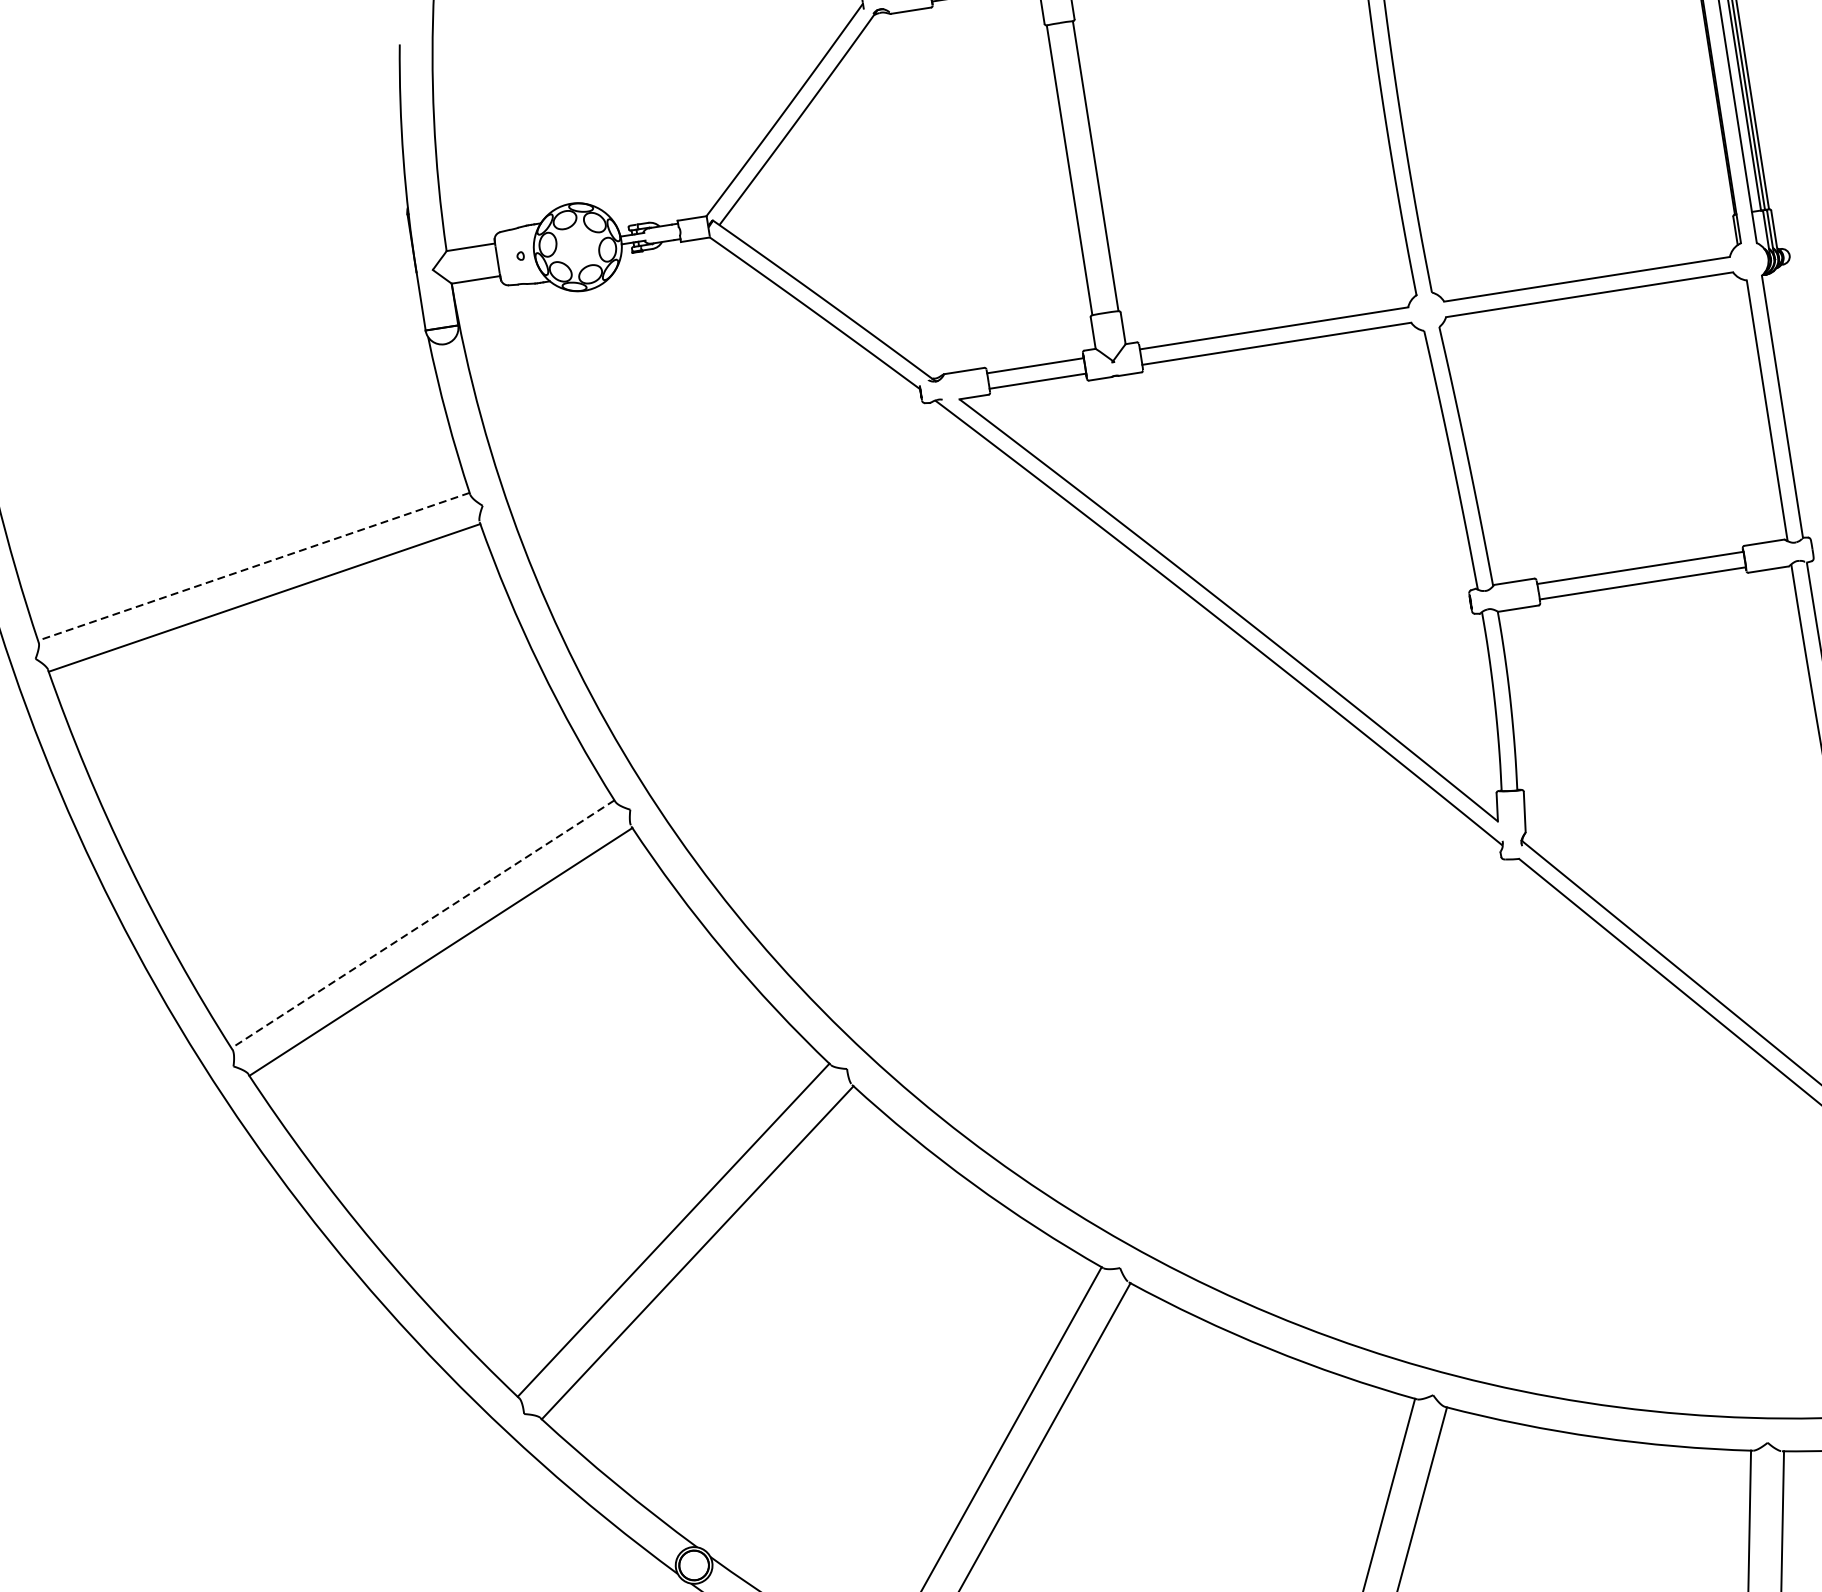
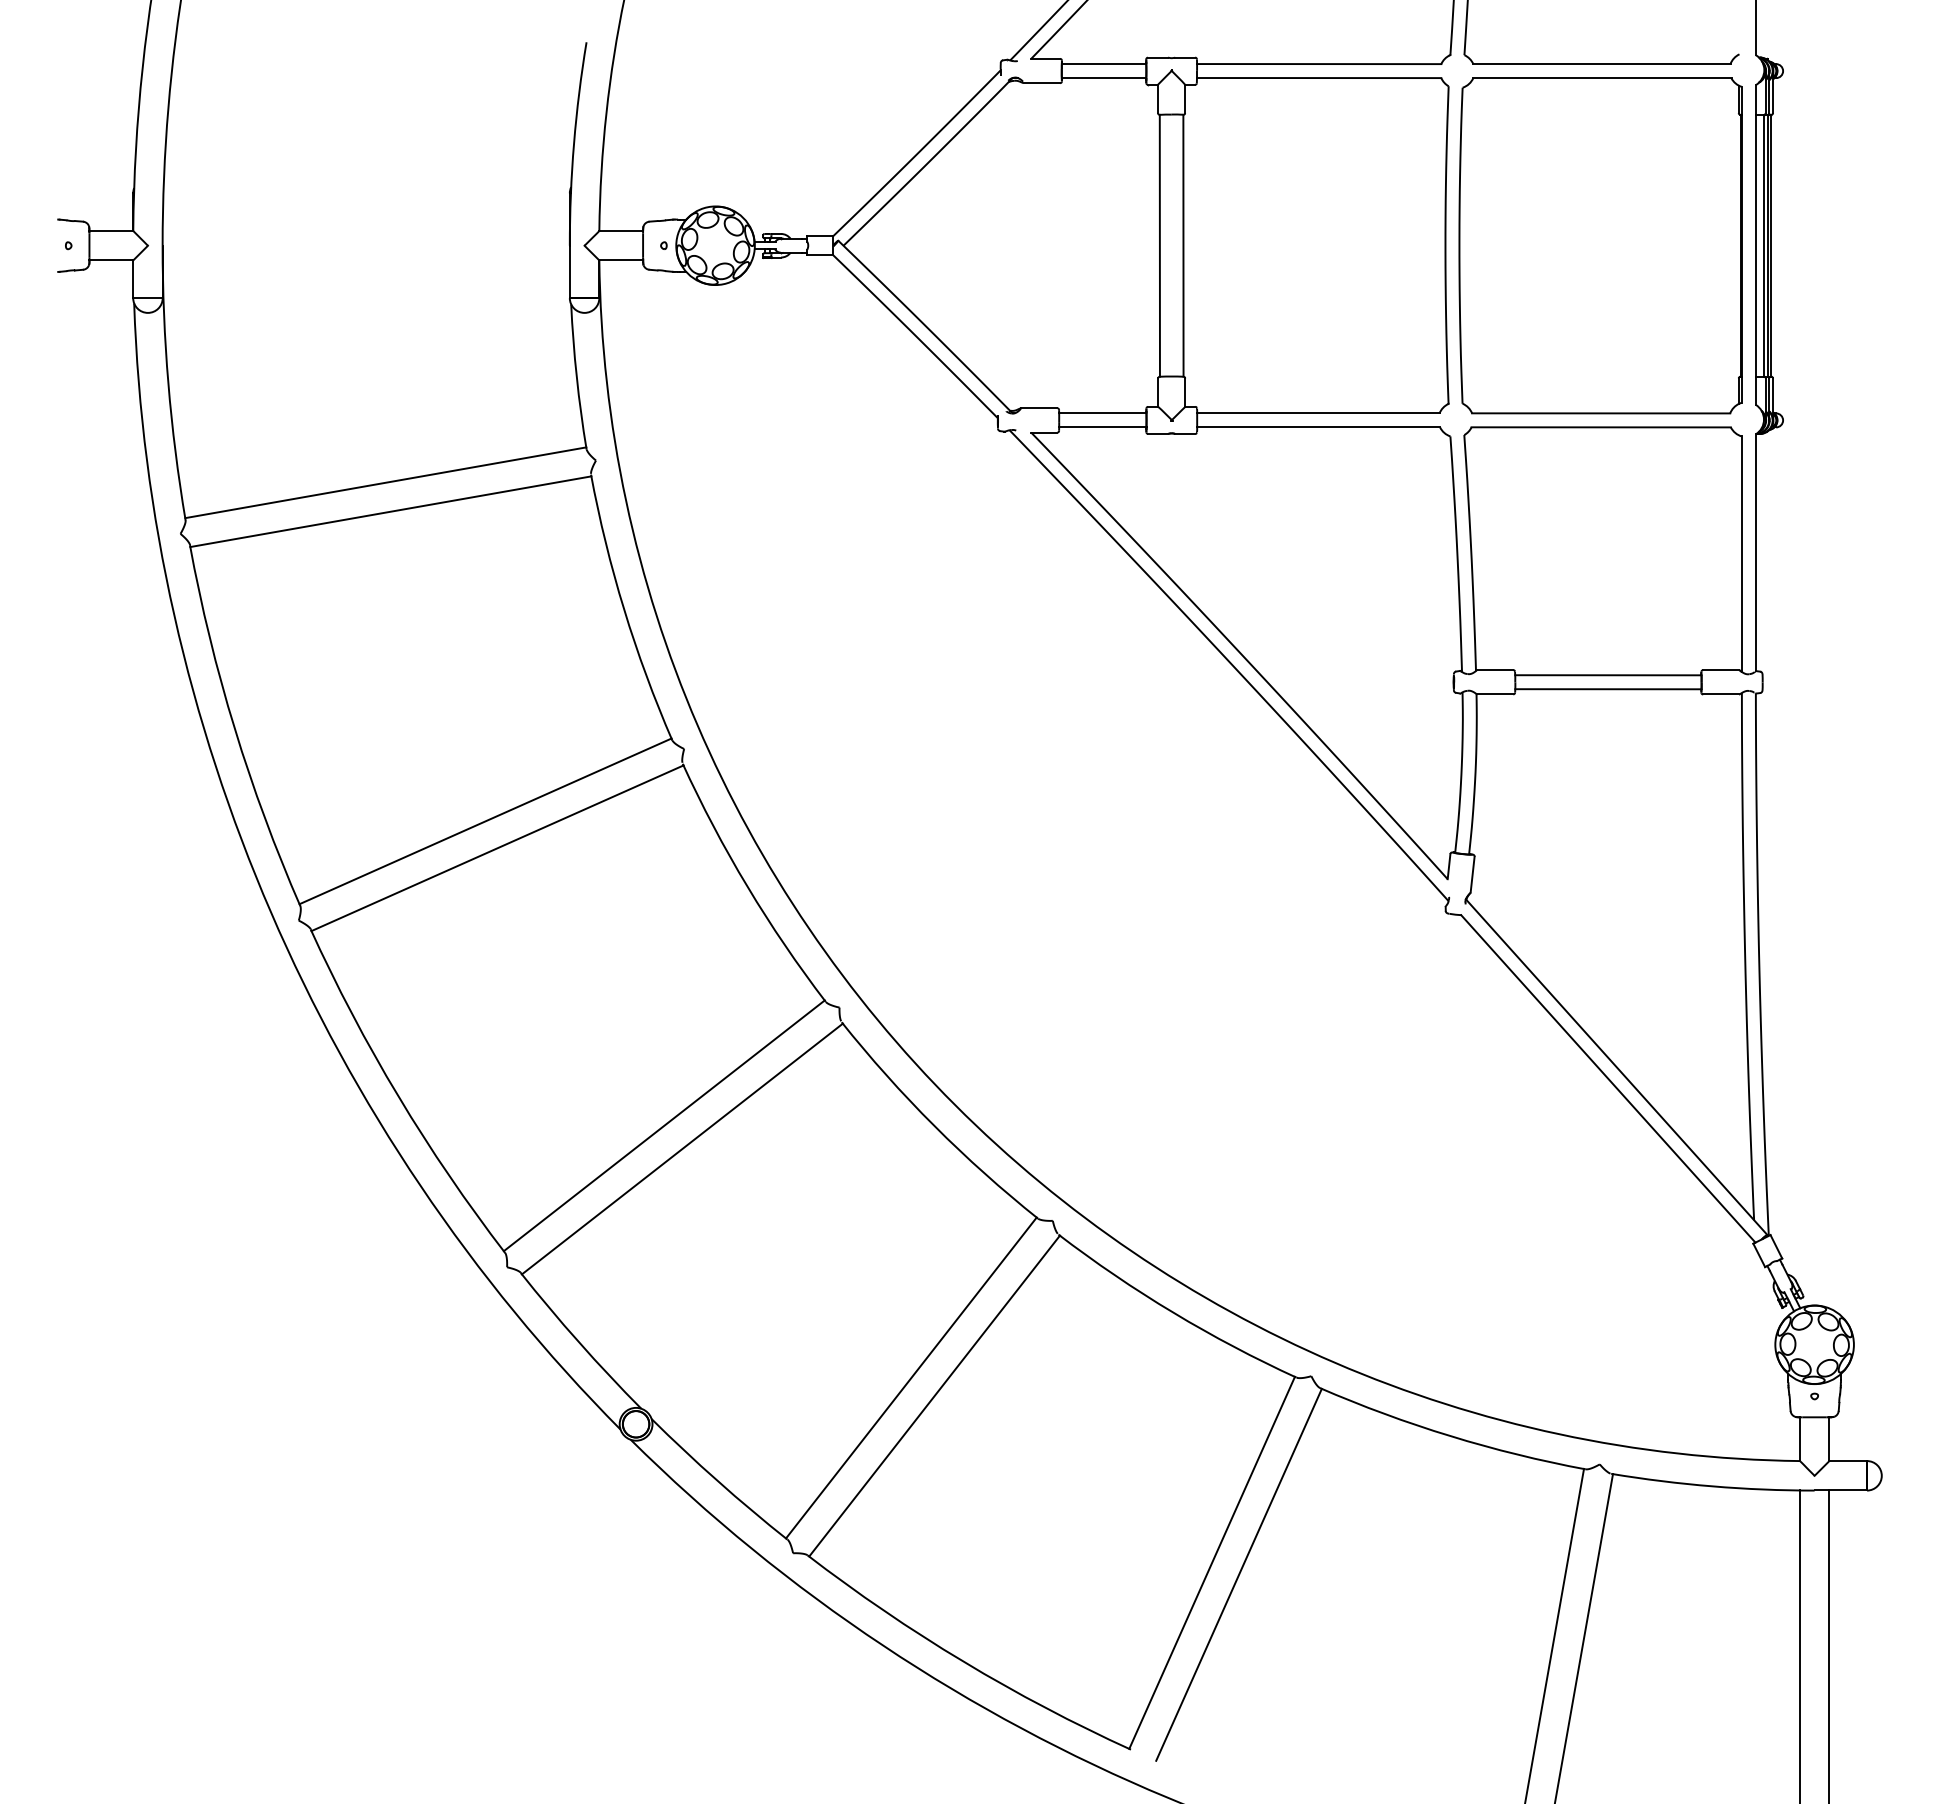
line: (253, 566) -> (385, 482), dashed -> solid
line: (422, 924) -> (485, 821), dashed -> solid

